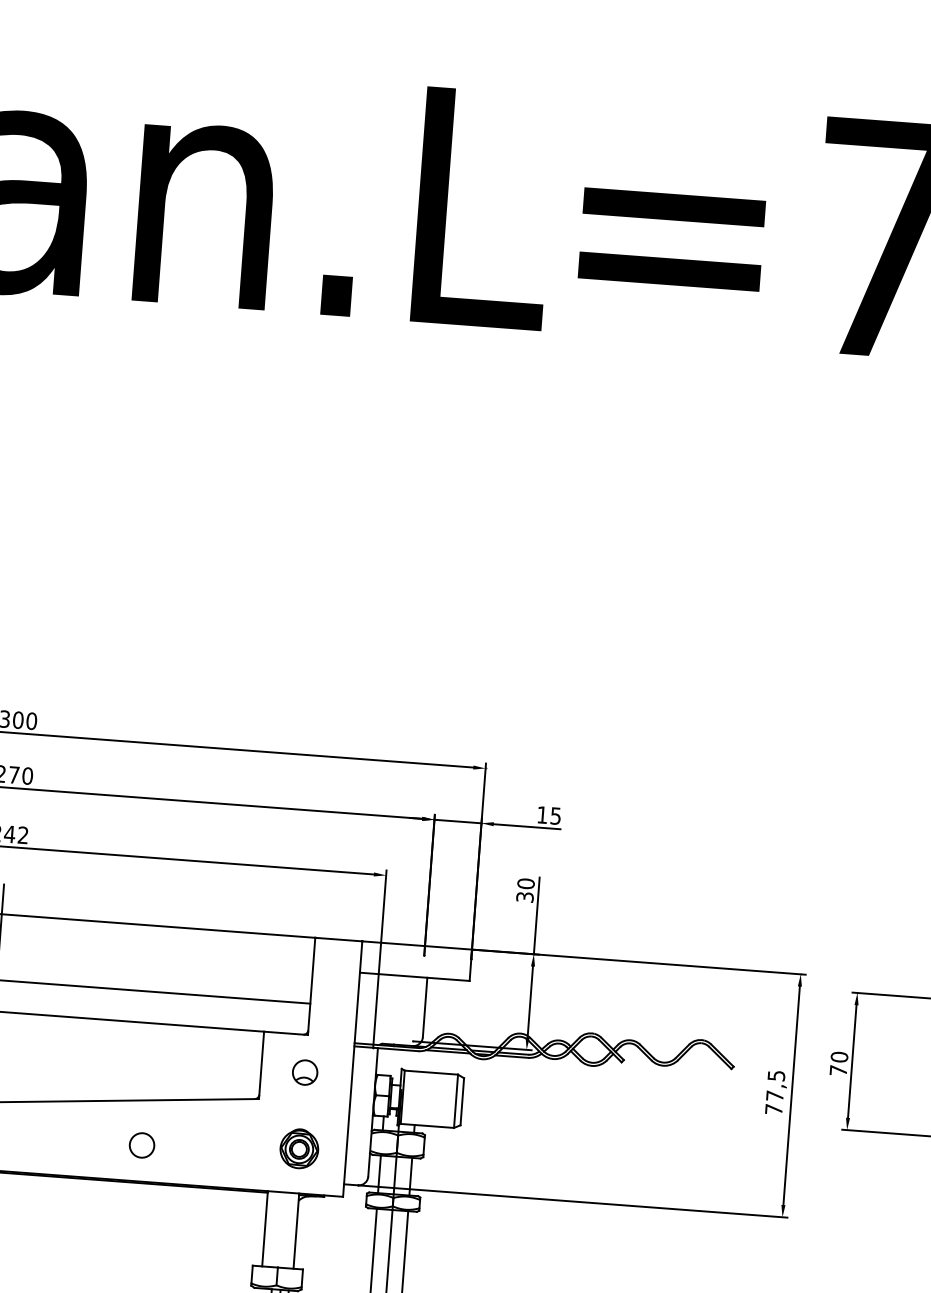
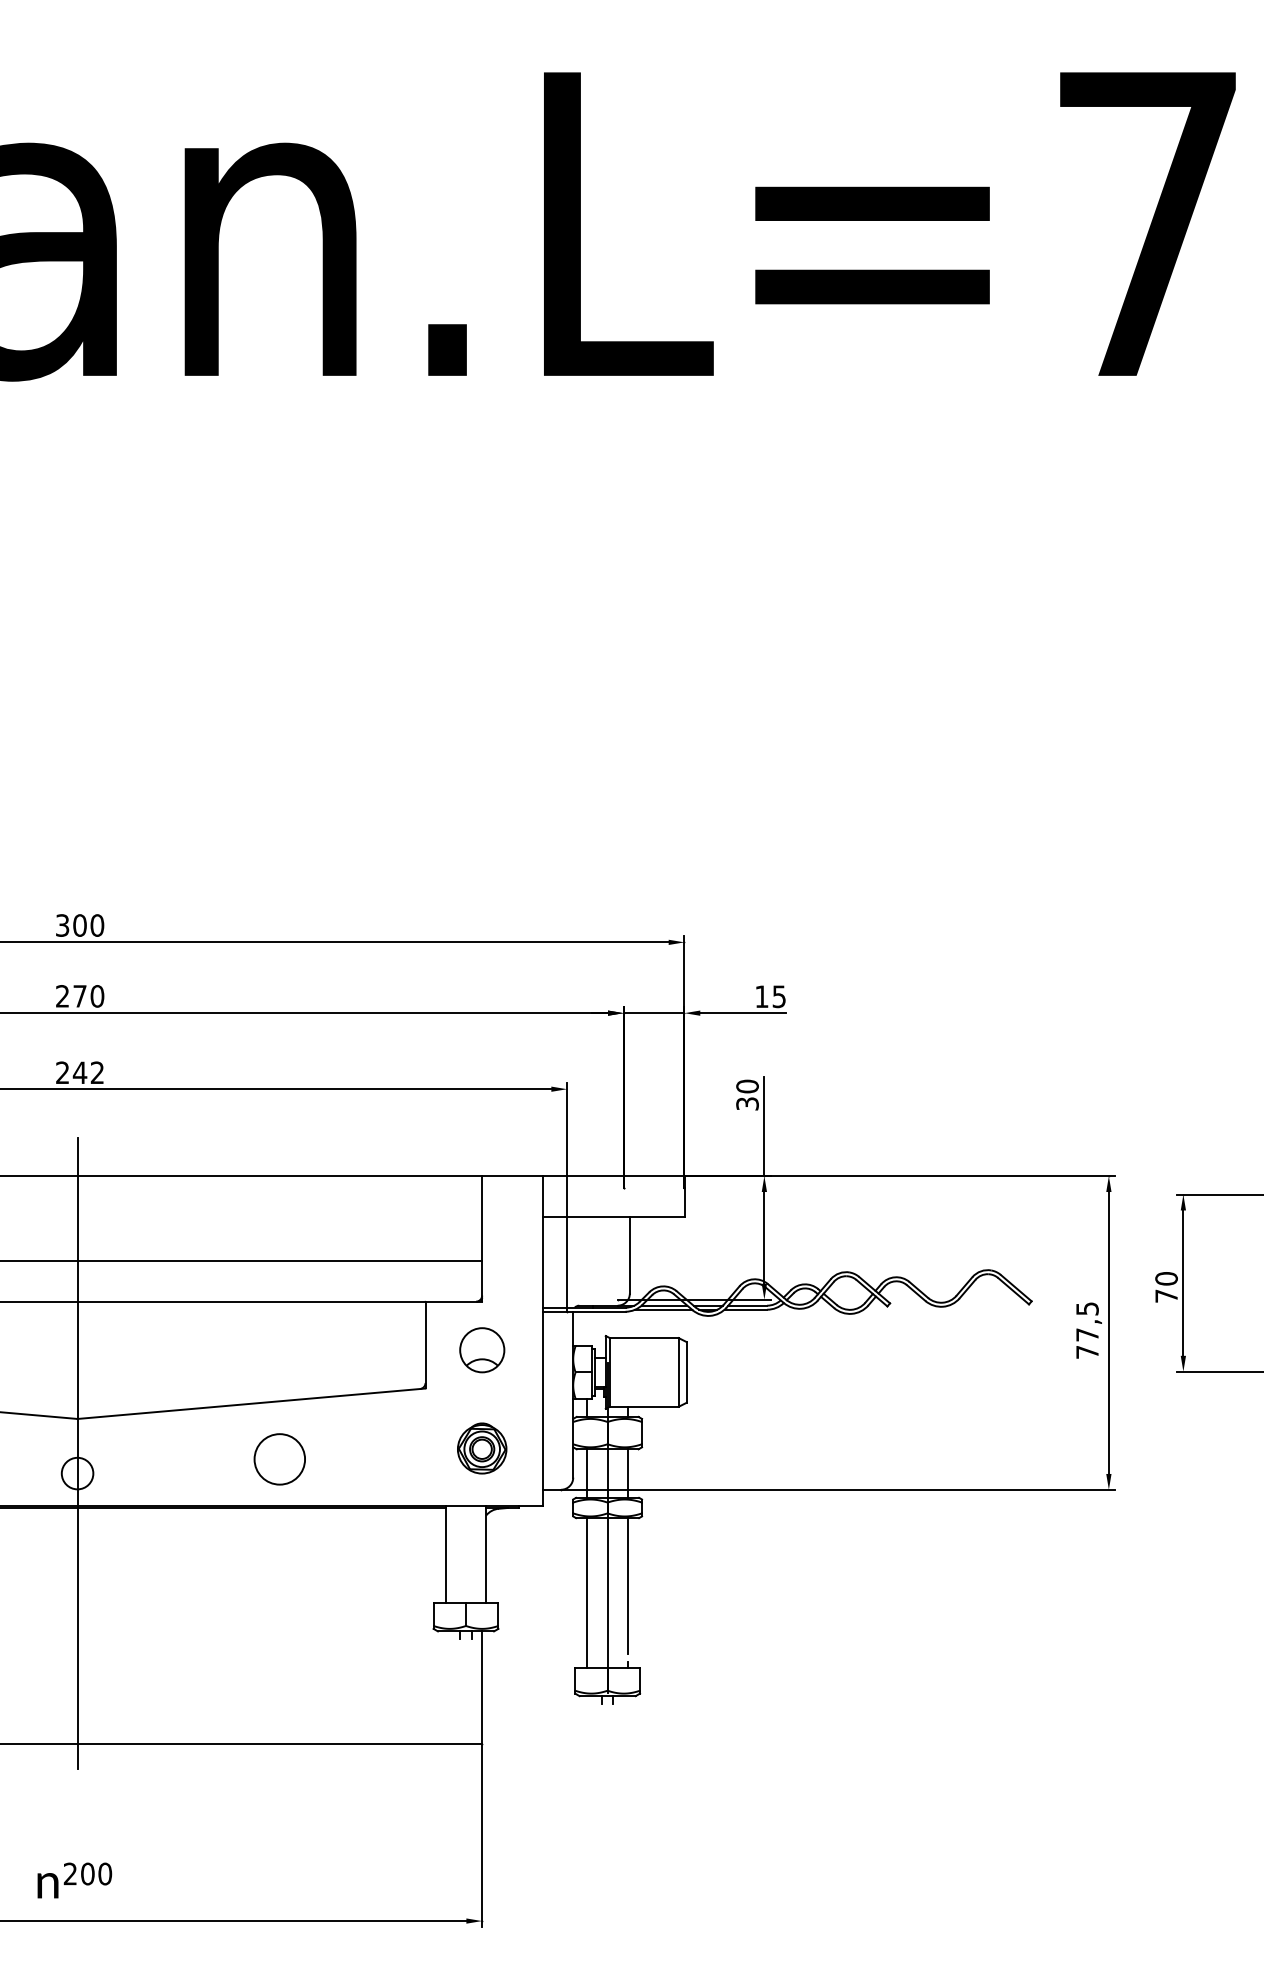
part: (304, 1072) -> (481, 1349), size x1.4
circle: (141, 1145) -> (279, 1459), size x1.6

